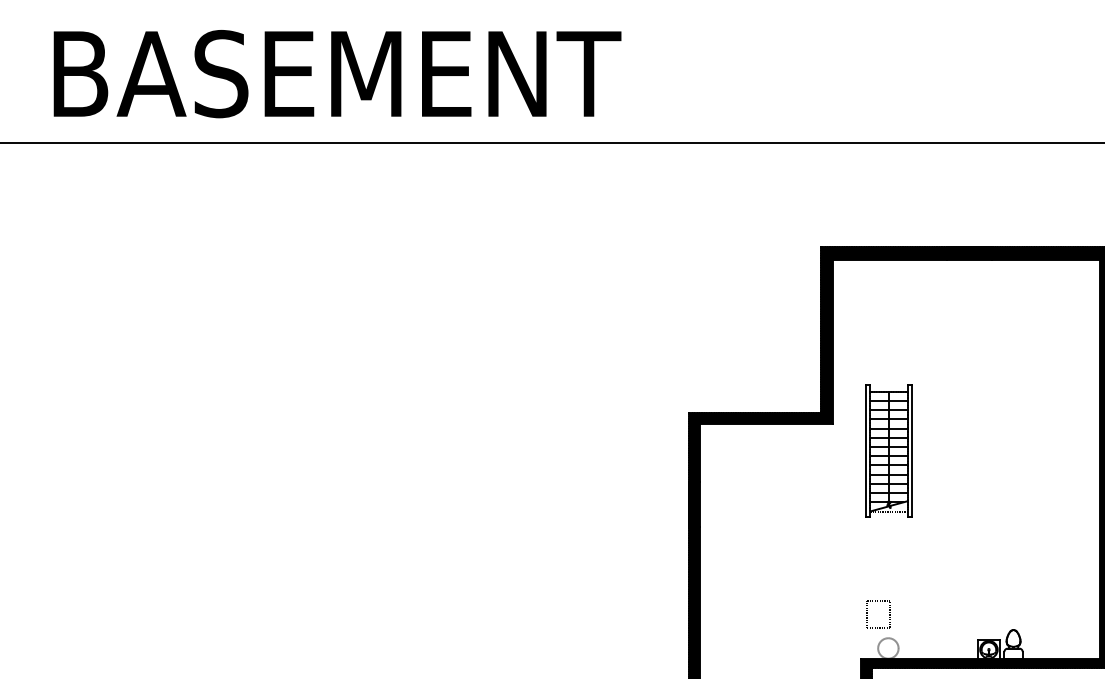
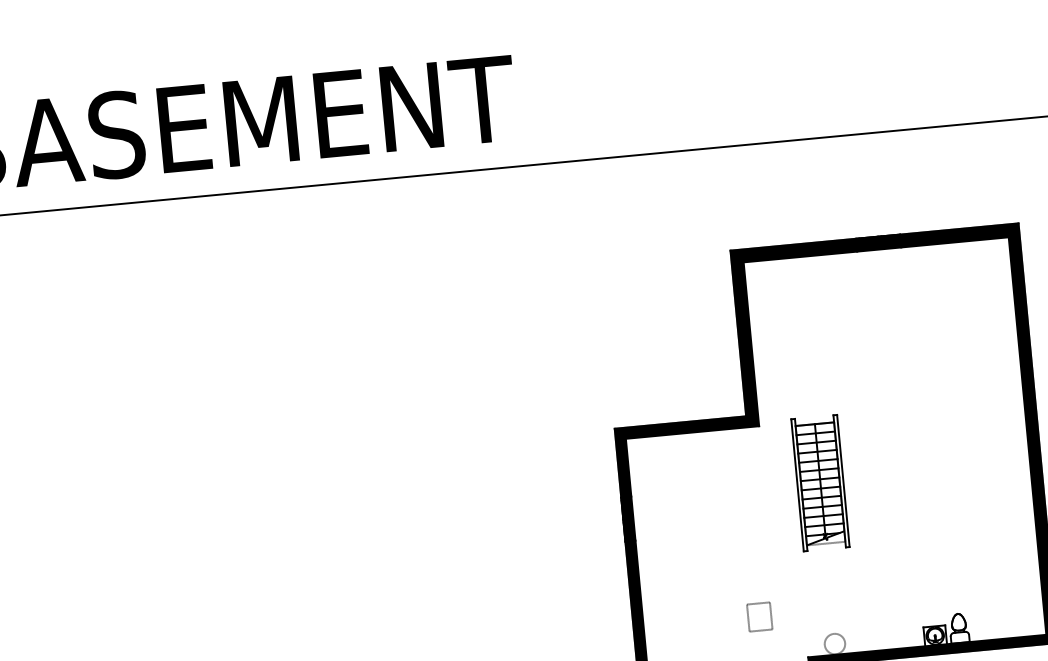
part: (888, 450) -> (819, 482), moved
part: (889, 614) -> (771, 615), moved

